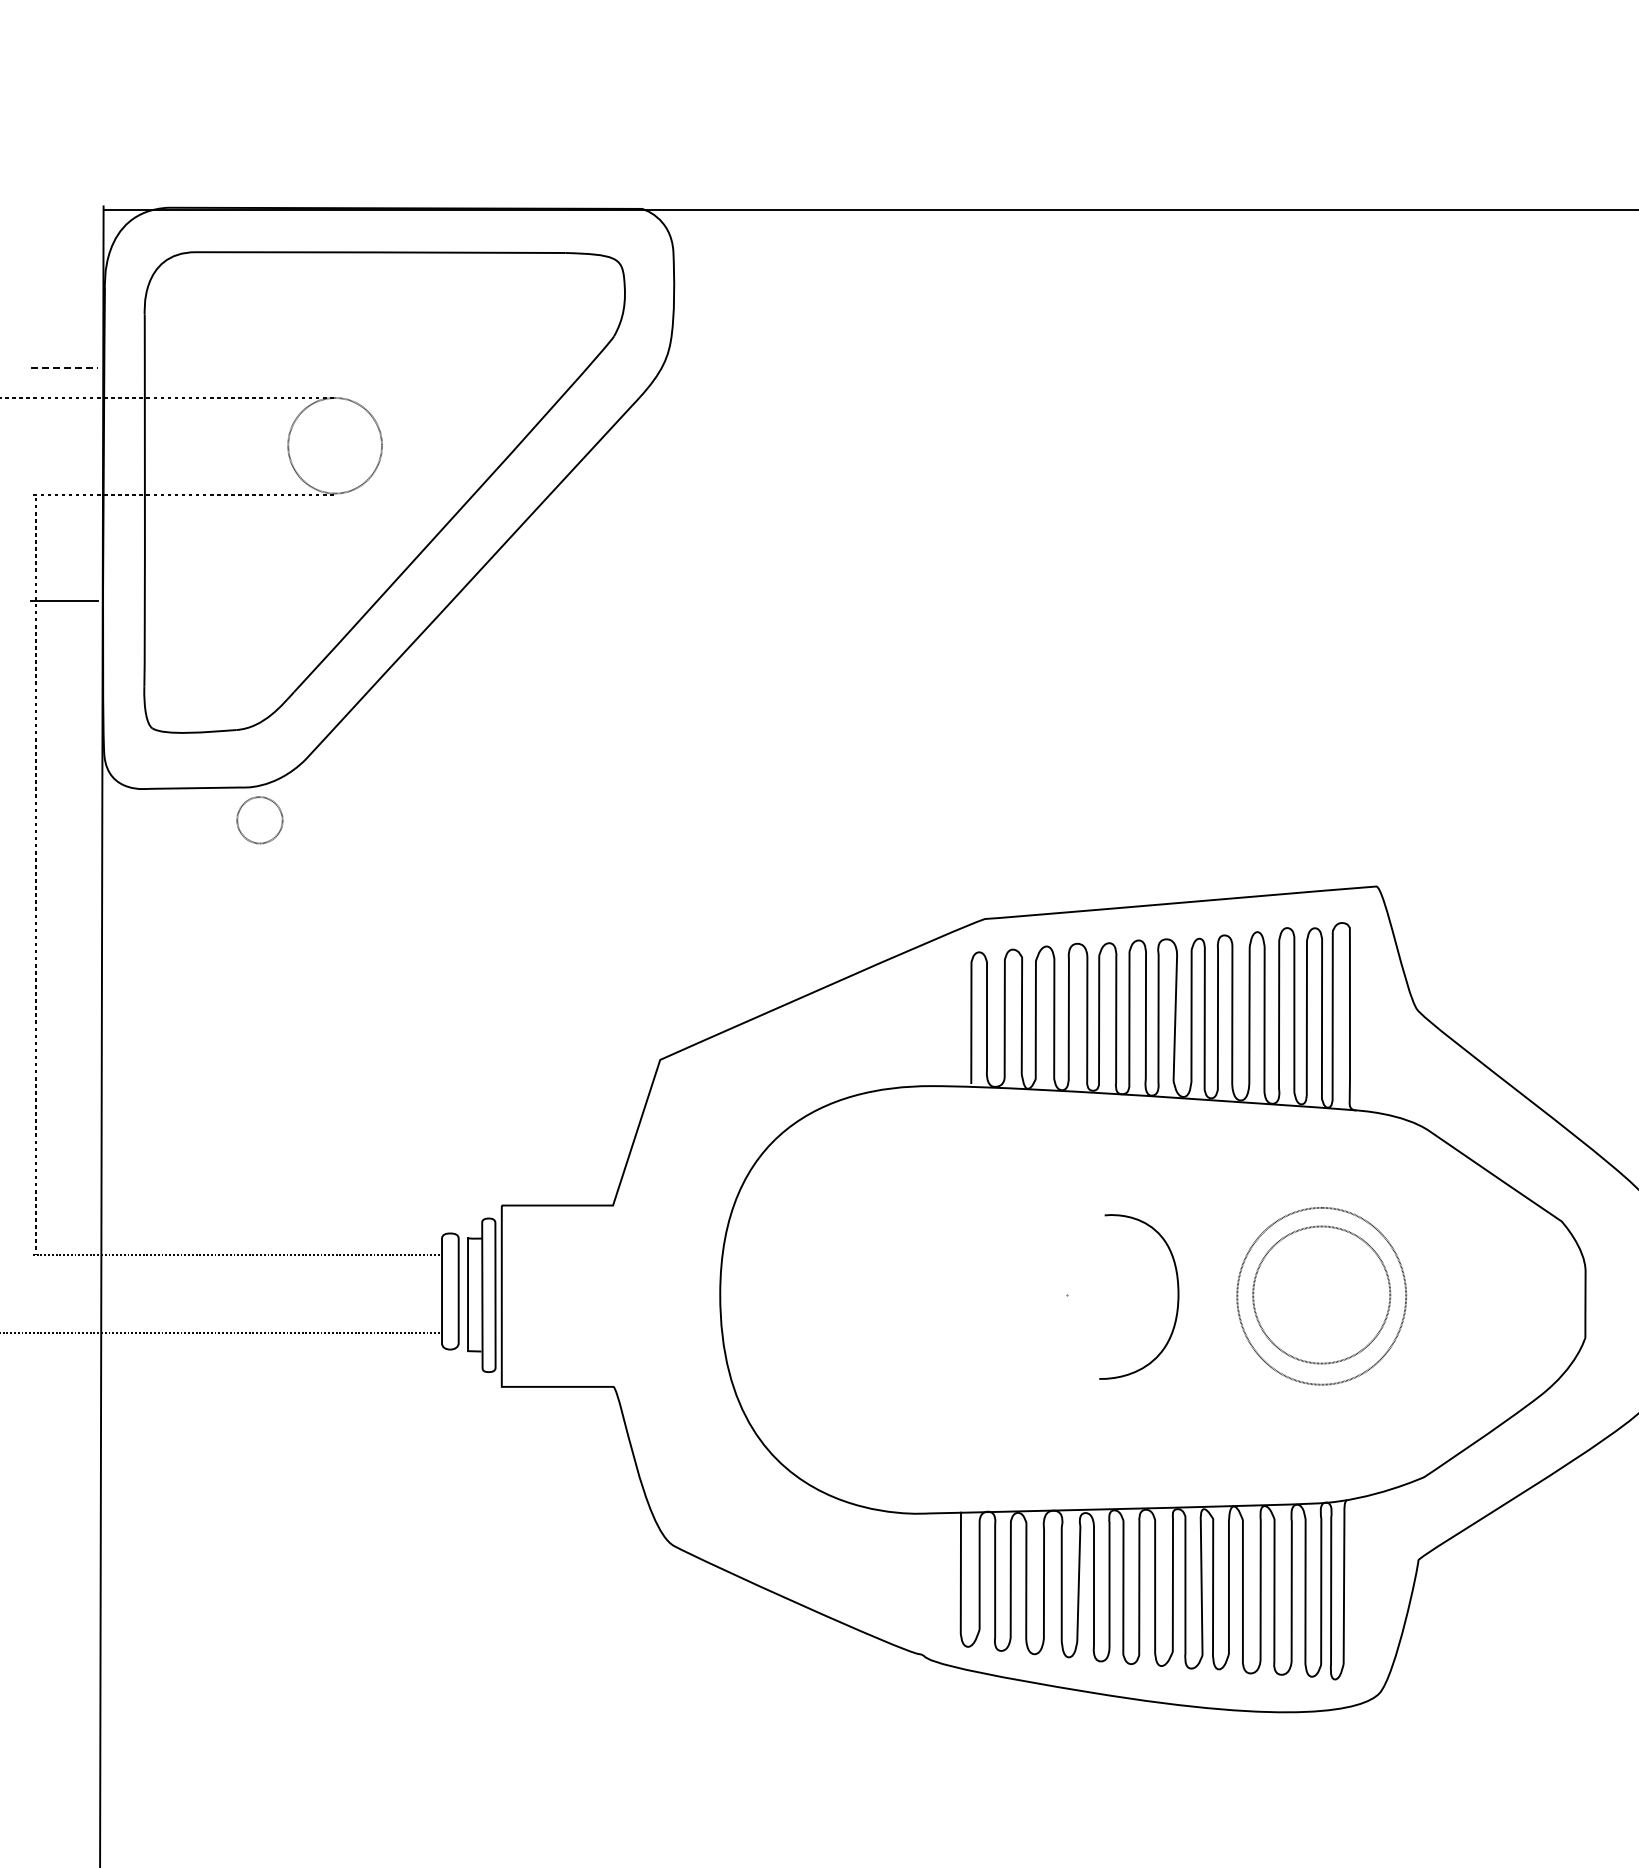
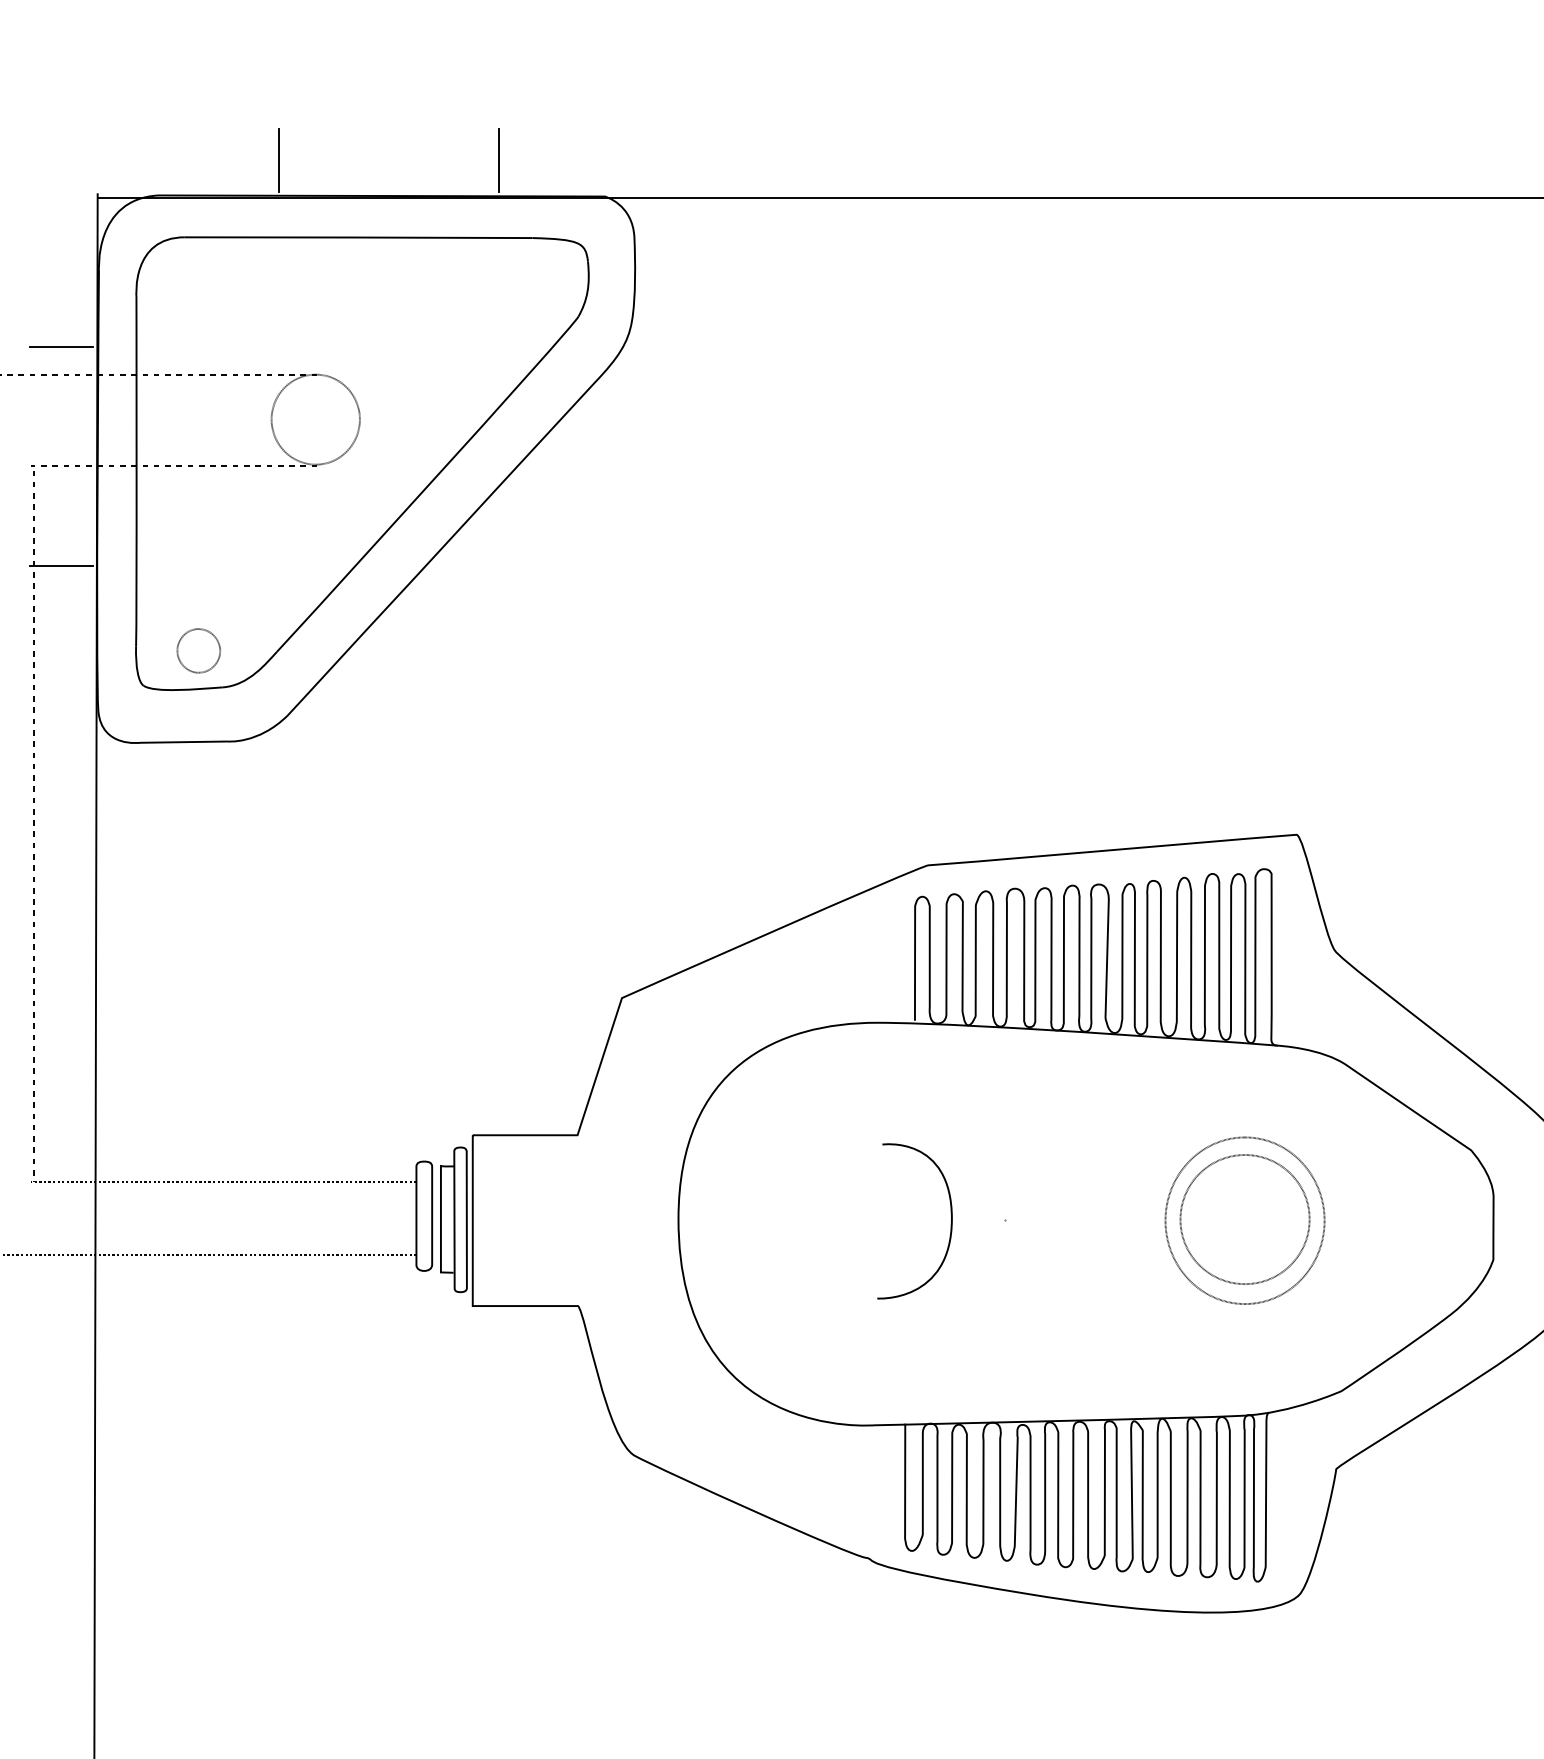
line: (296, 169) -> (279, 159), added
line: (529, 169) -> (498, 159), added
line: (65, 368) -> (61, 346), dashed -> solid
part: (259, 820) -> (198, 651), moved
curve: (1177, 1296) -> (950, 1220), moved

